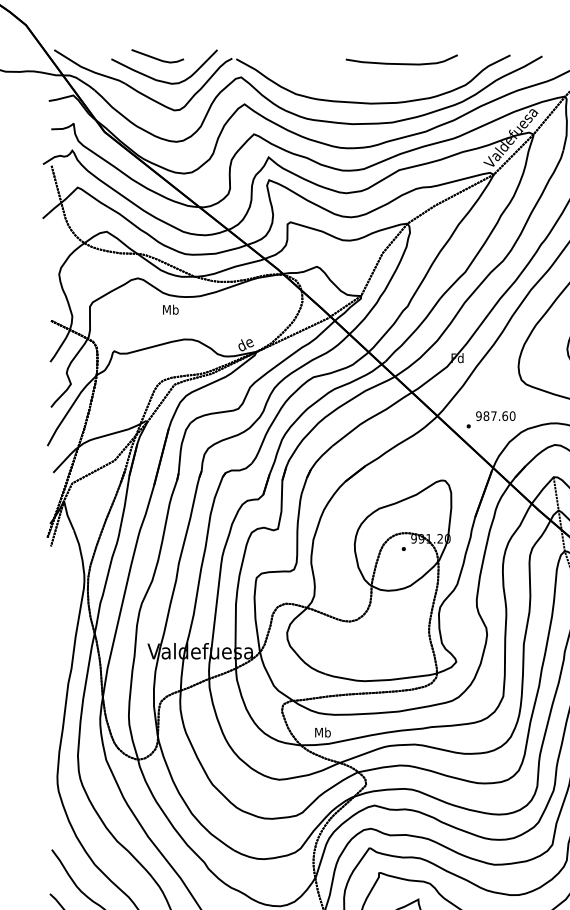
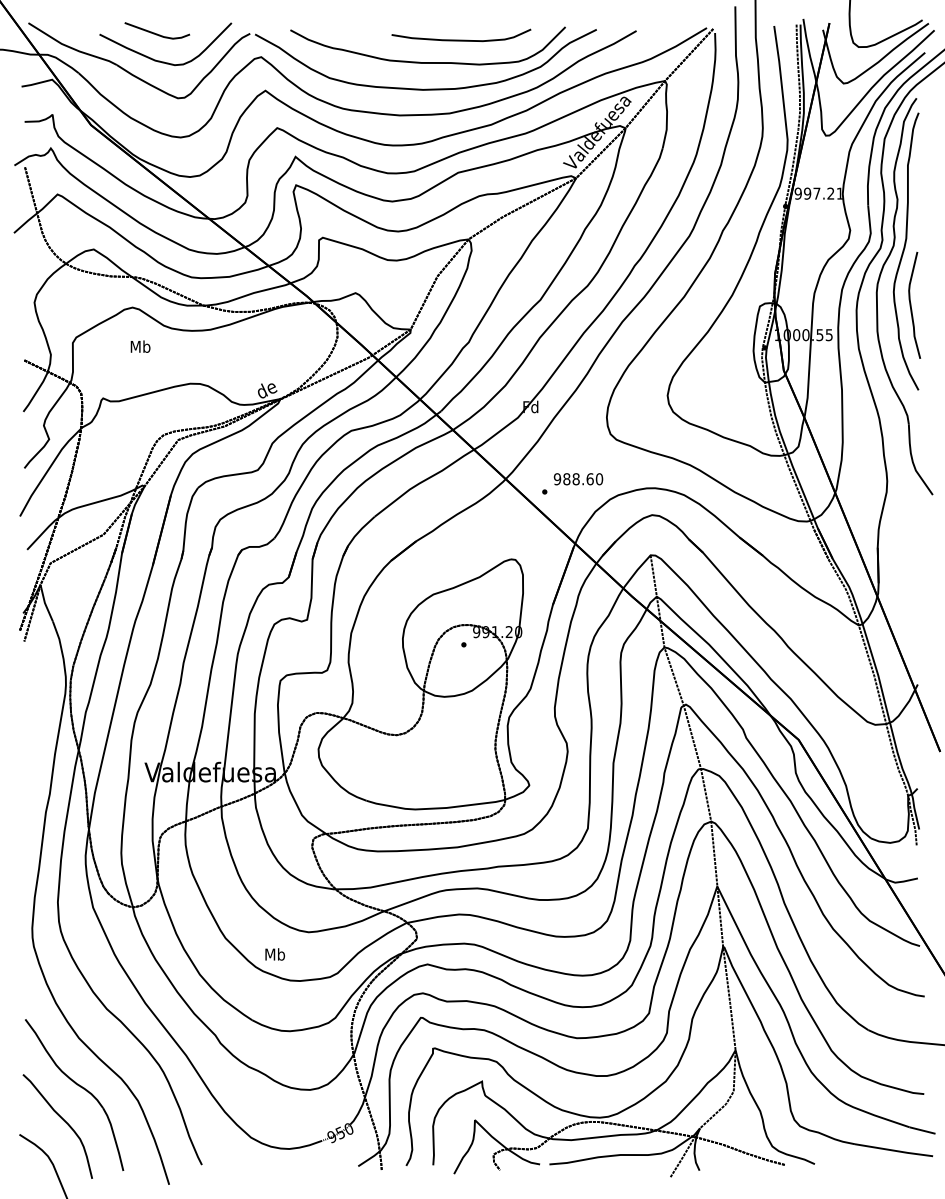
curve: (374, 81) -> (427, 62), added
text: (170, 309) -> (140, 346), moved
text: (493, 416) -> (575, 479), 987.60 -> 988.60
text: (322, 732) -> (274, 954), moved

